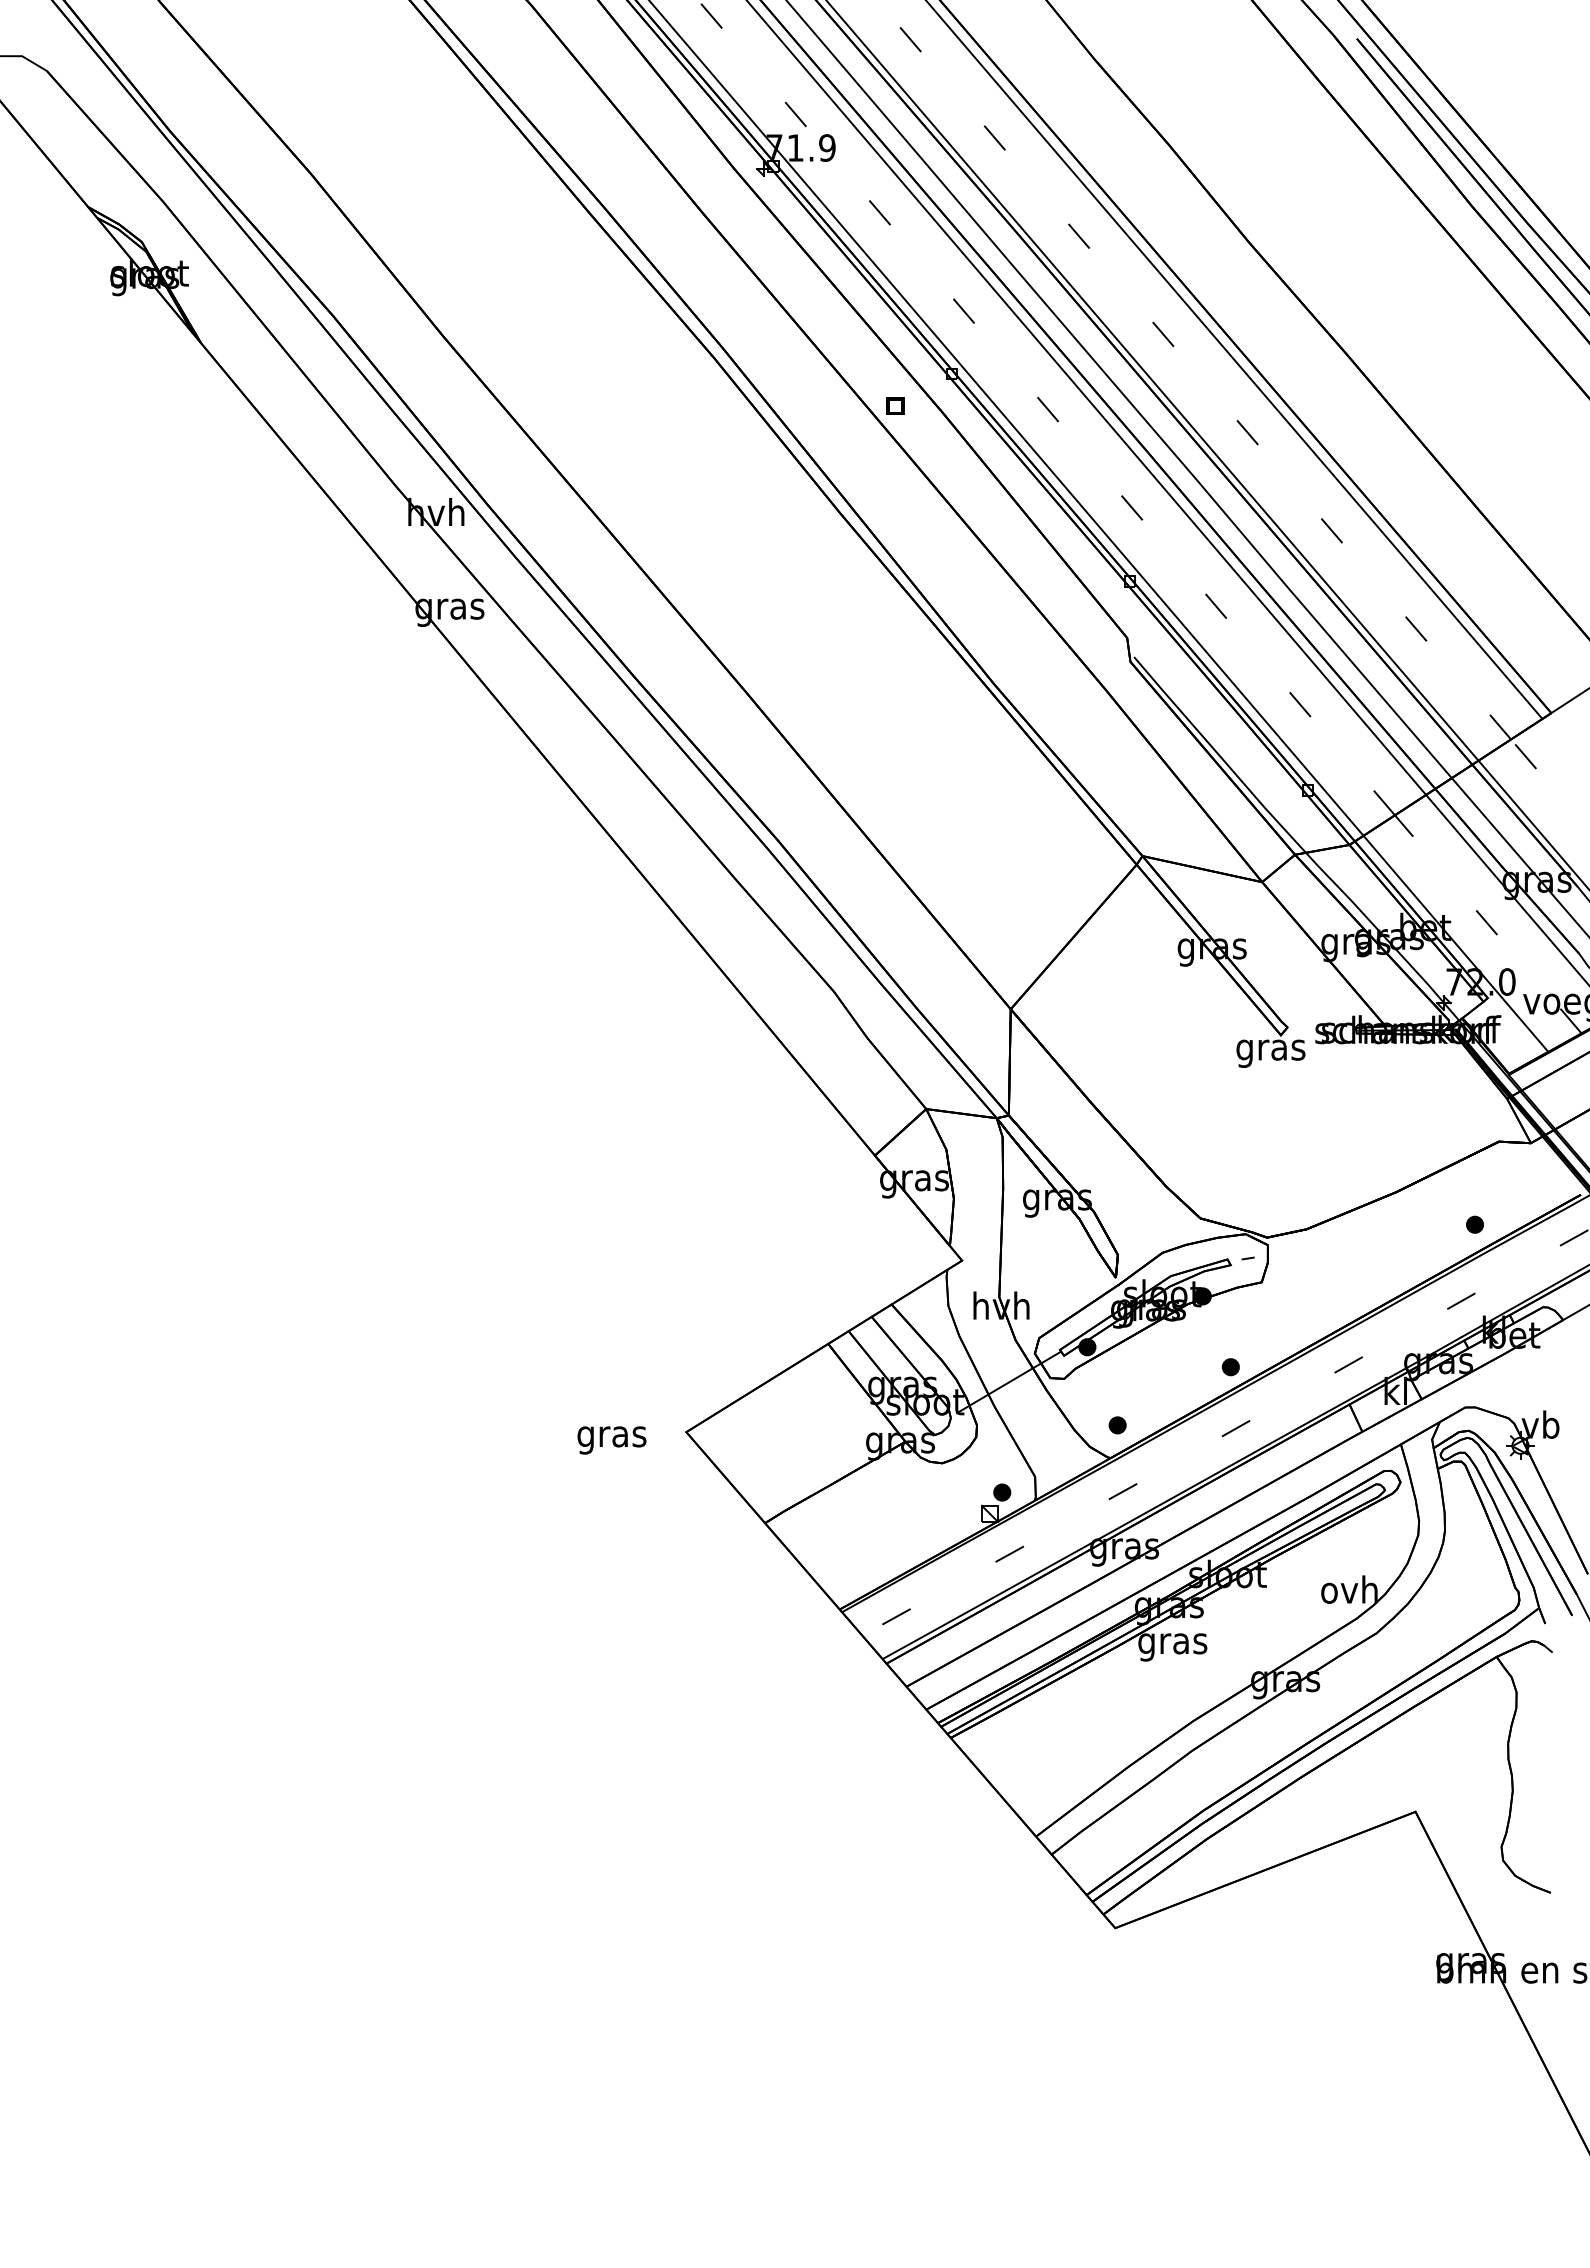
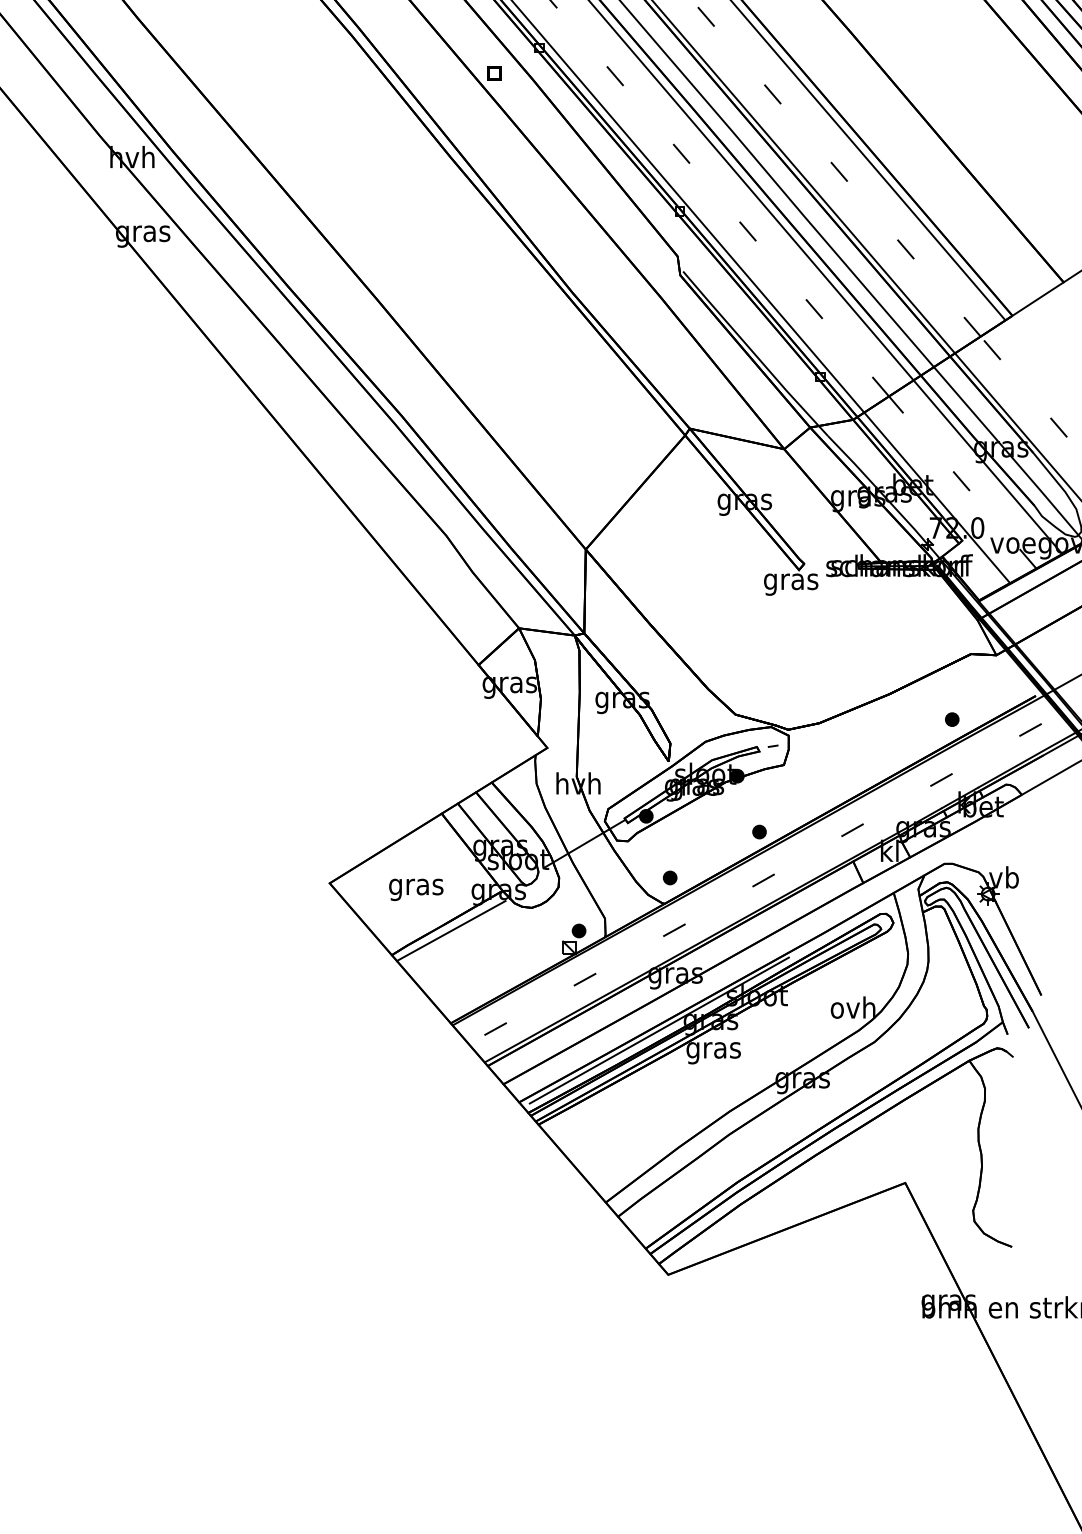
text: (611, 1440) -> (415, 889), moved
line: (840, 1492) -> (451, 930), added
line: (1103, 1618) -> (659, 1030), added

